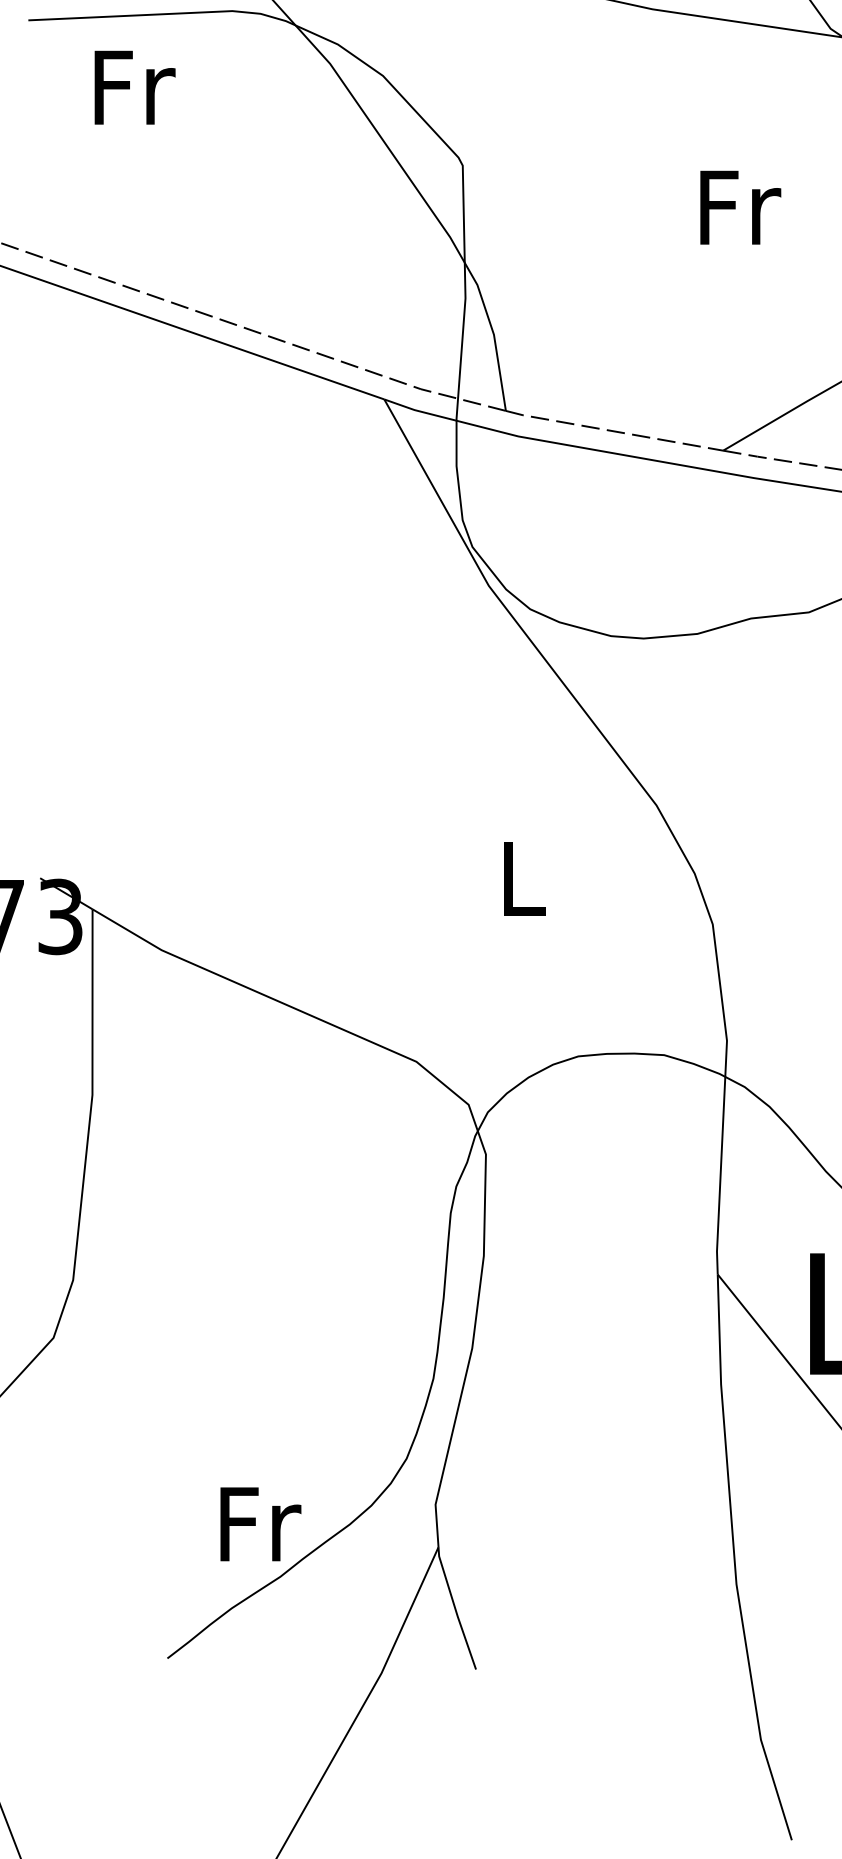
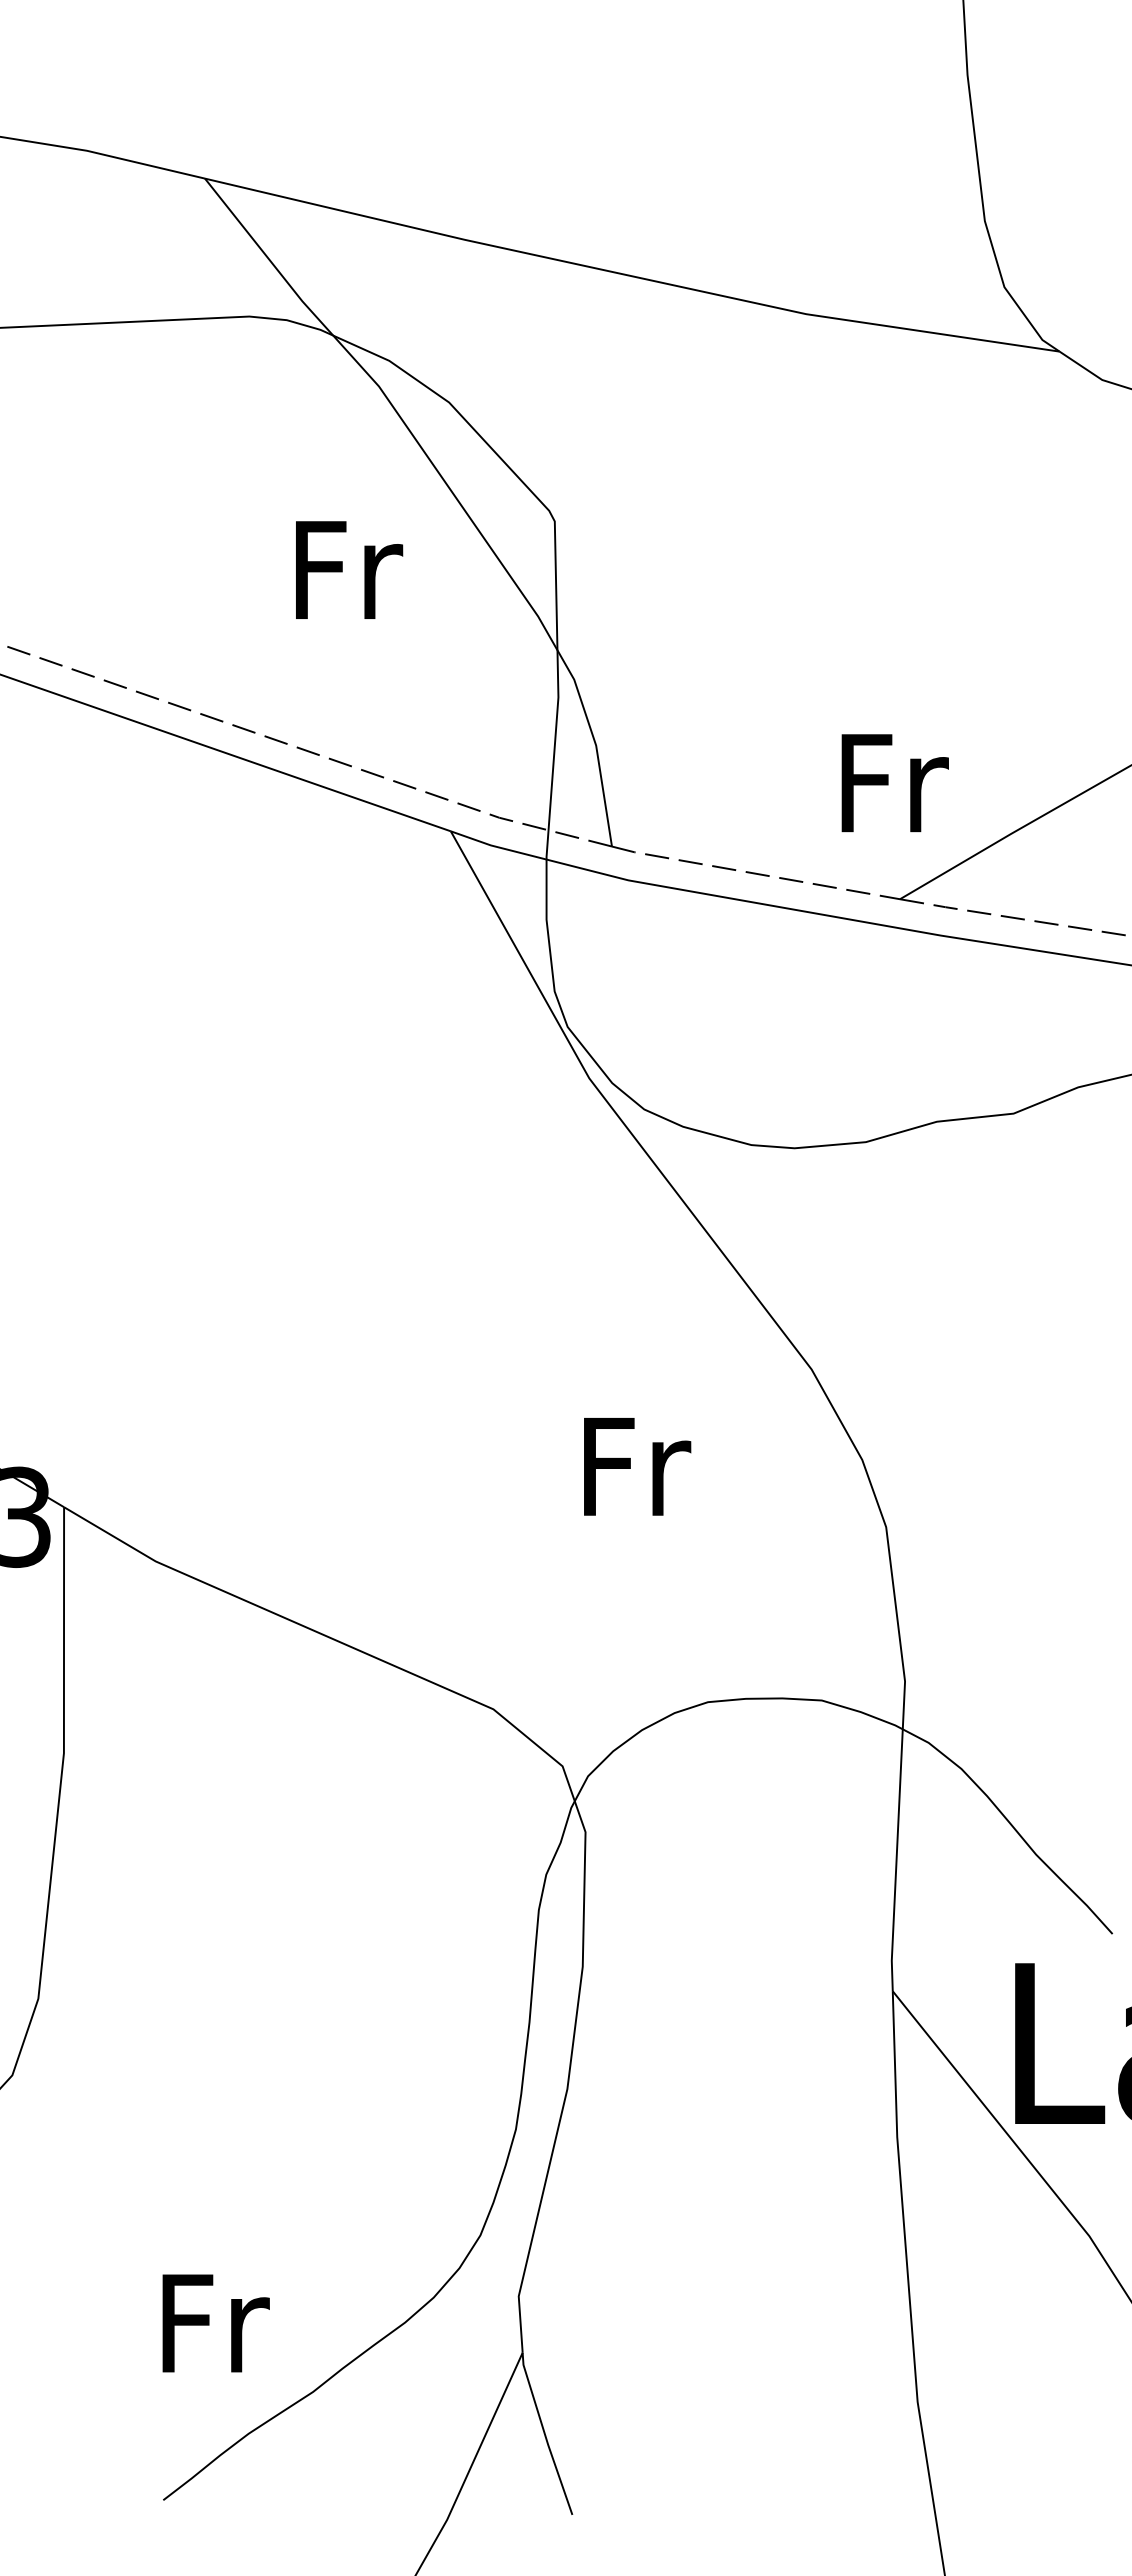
text: (135, 87) -> (349, 569), moved
text: (740, 207) -> (894, 783), moved
text: (525, 878) -> (637, 1466), L -> Fr
text: (260, 1524) -> (215, 2323), moved

